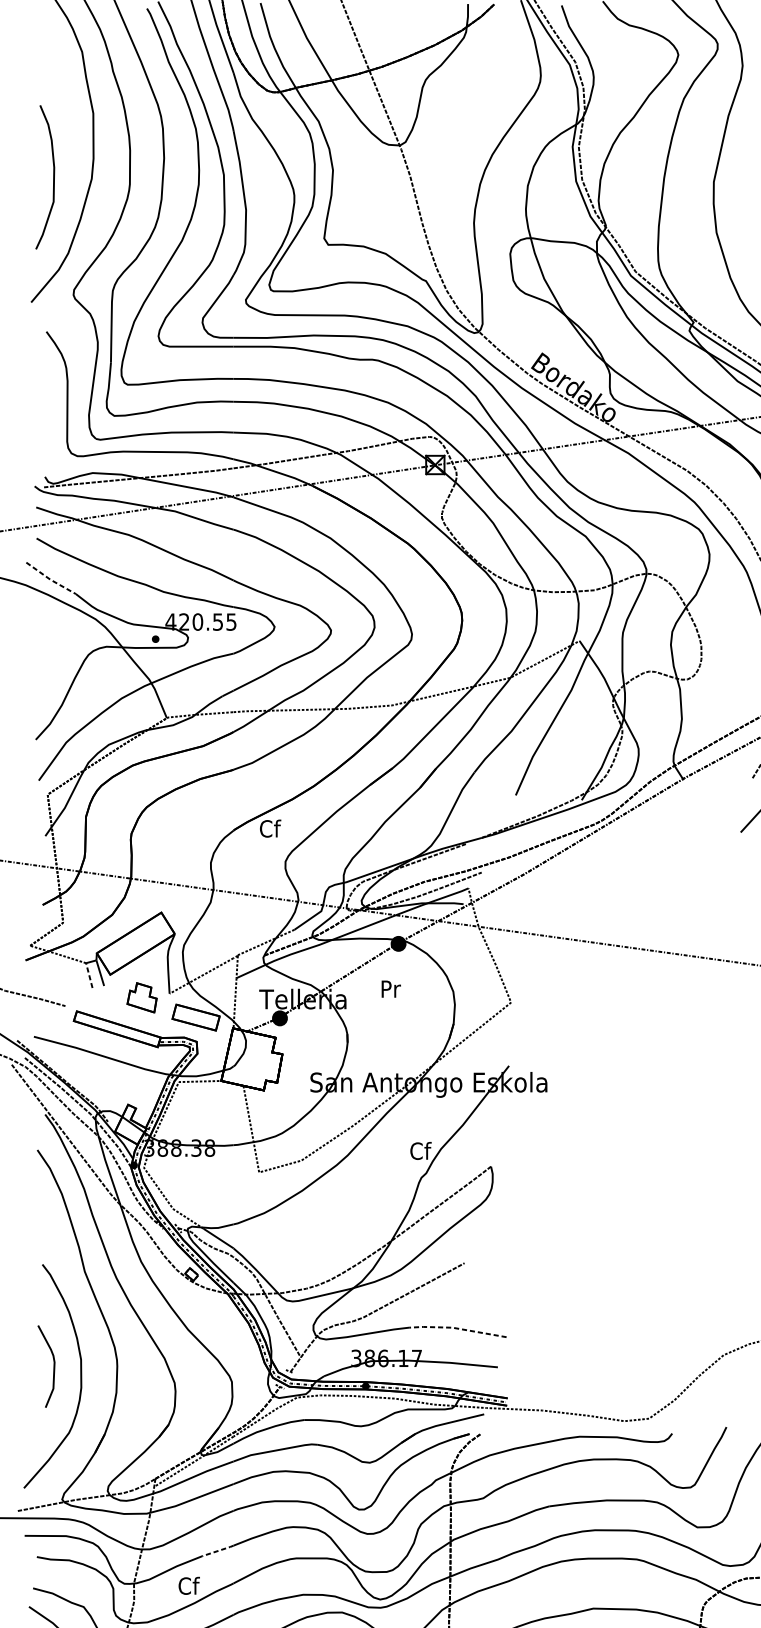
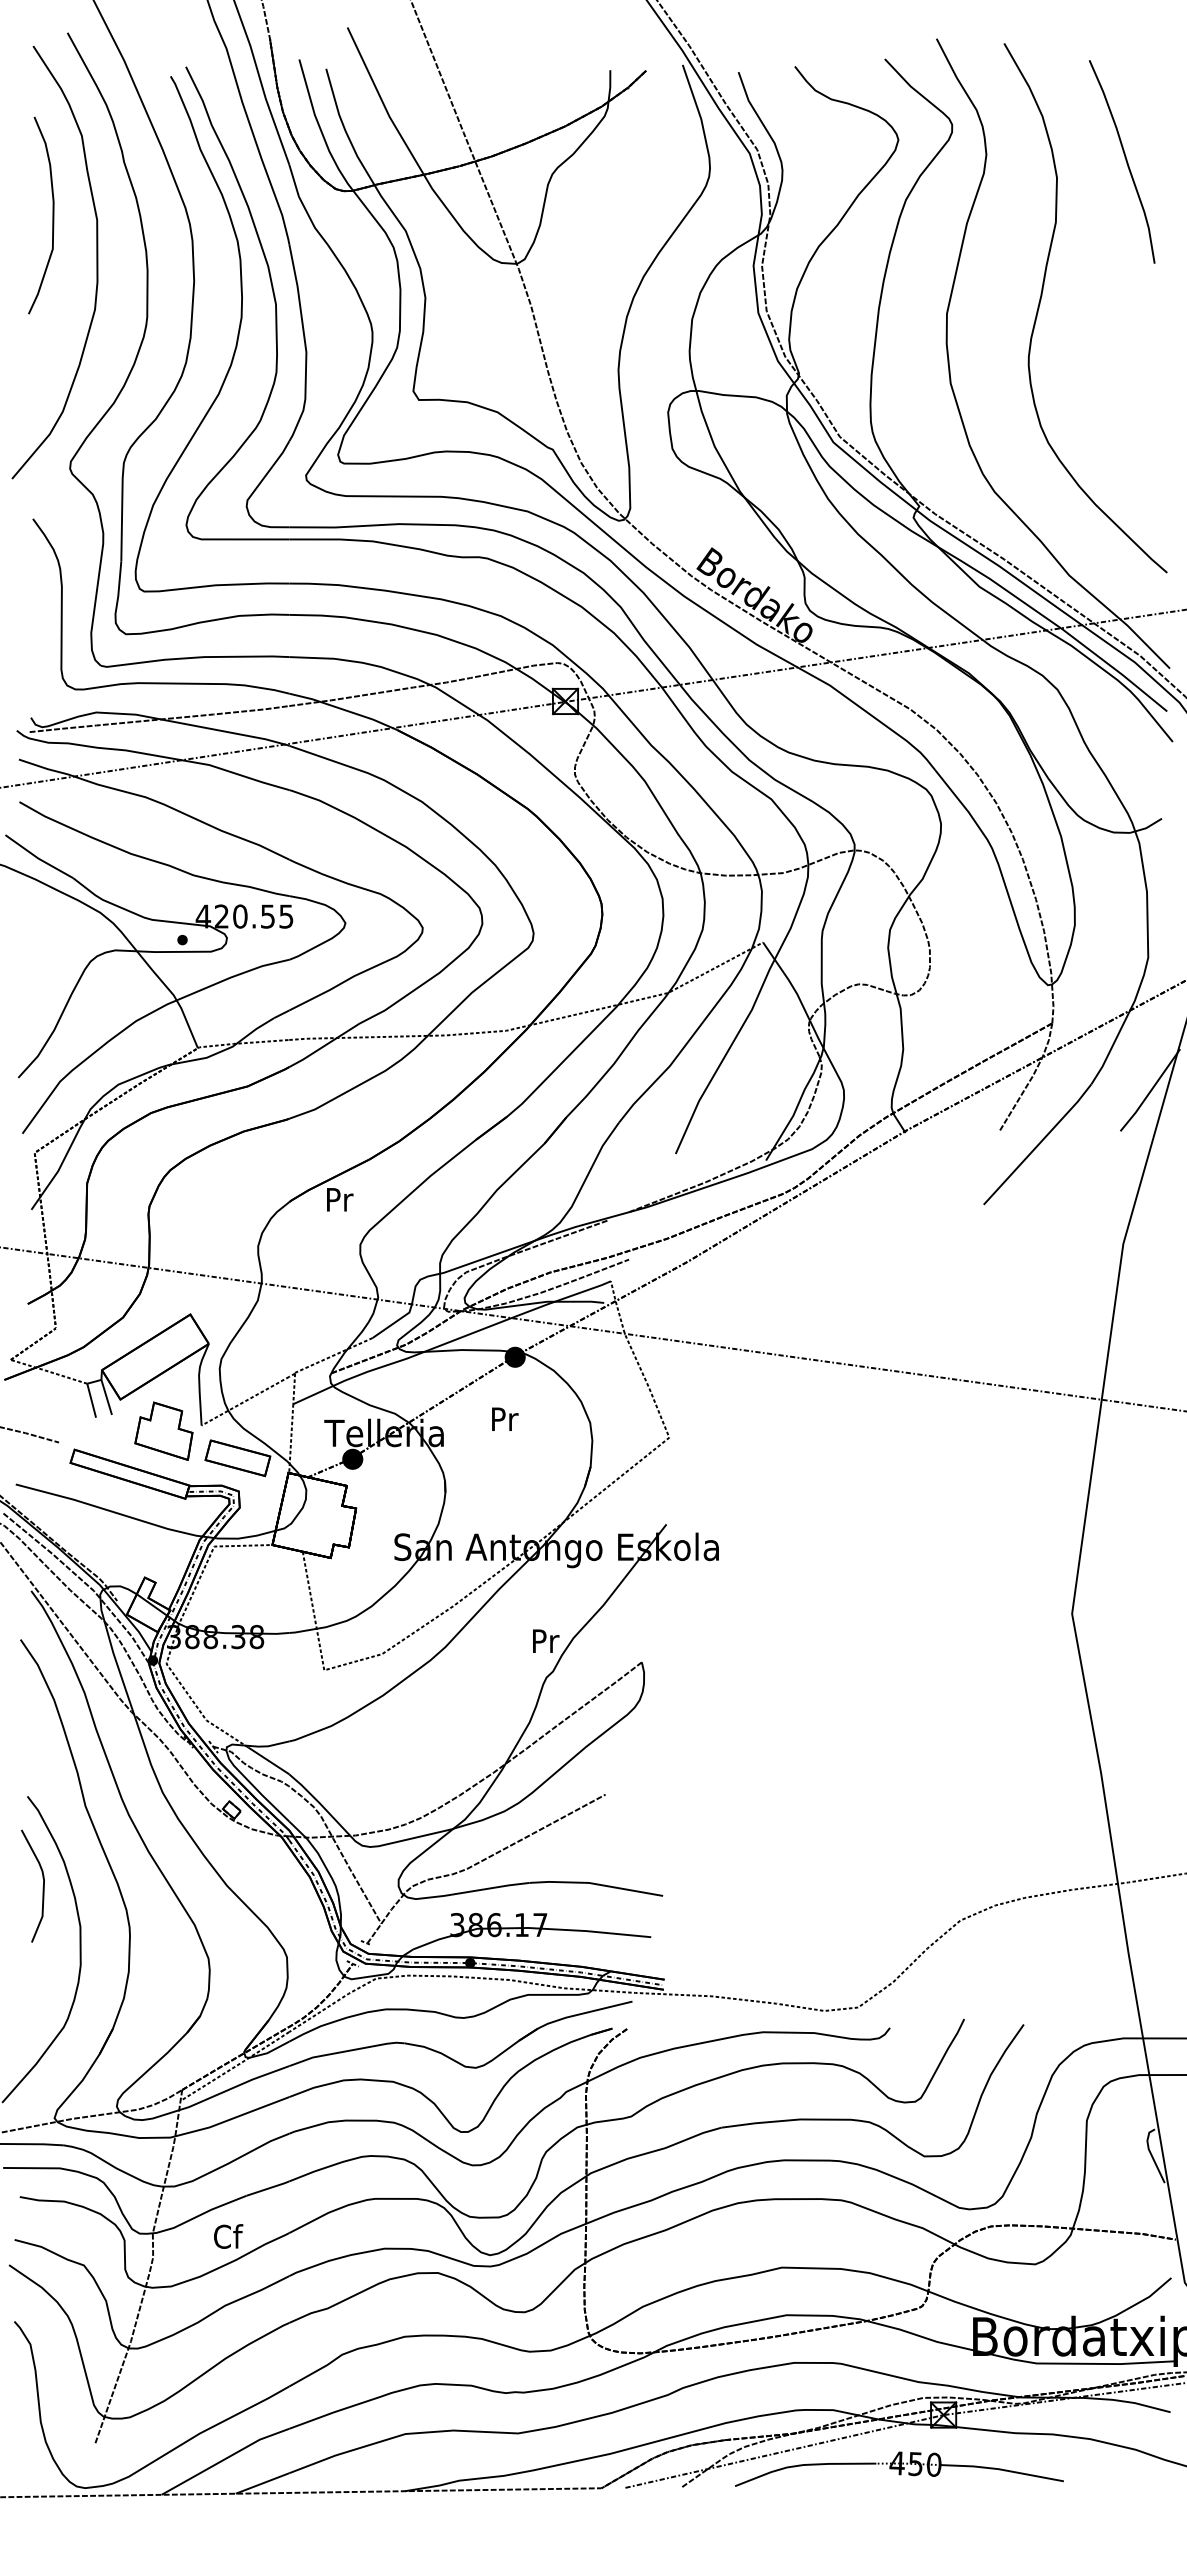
curve: (53, 177) -> (52, 215), moved
line: (50, 579) -> (38, 858), dashed -> solid
text: (270, 828) -> (339, 1199), Cf -> Pr
line: (89, 975) -> (91, 1400), dashed -> solid
part: (141, 997) -> (163, 1430), size x1.43
text: (420, 1150) -> (545, 1640), Cf -> Pr
line: (456, 1328) -> (594, 1883), dashed -> solid
curve: (53, 1367) -> (42, 1887), moved
line: (218, 1550) -> (268, 2188), dashed -> solid

